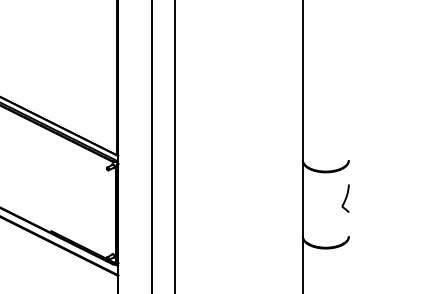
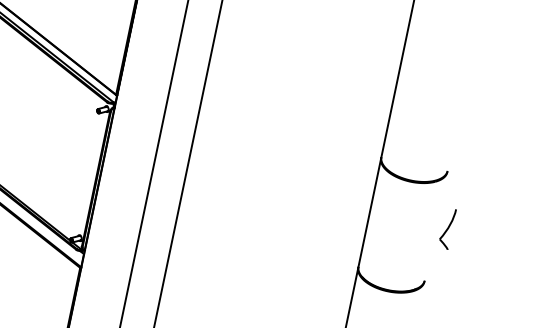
part: (345, 198) -> (447, 228), moved

